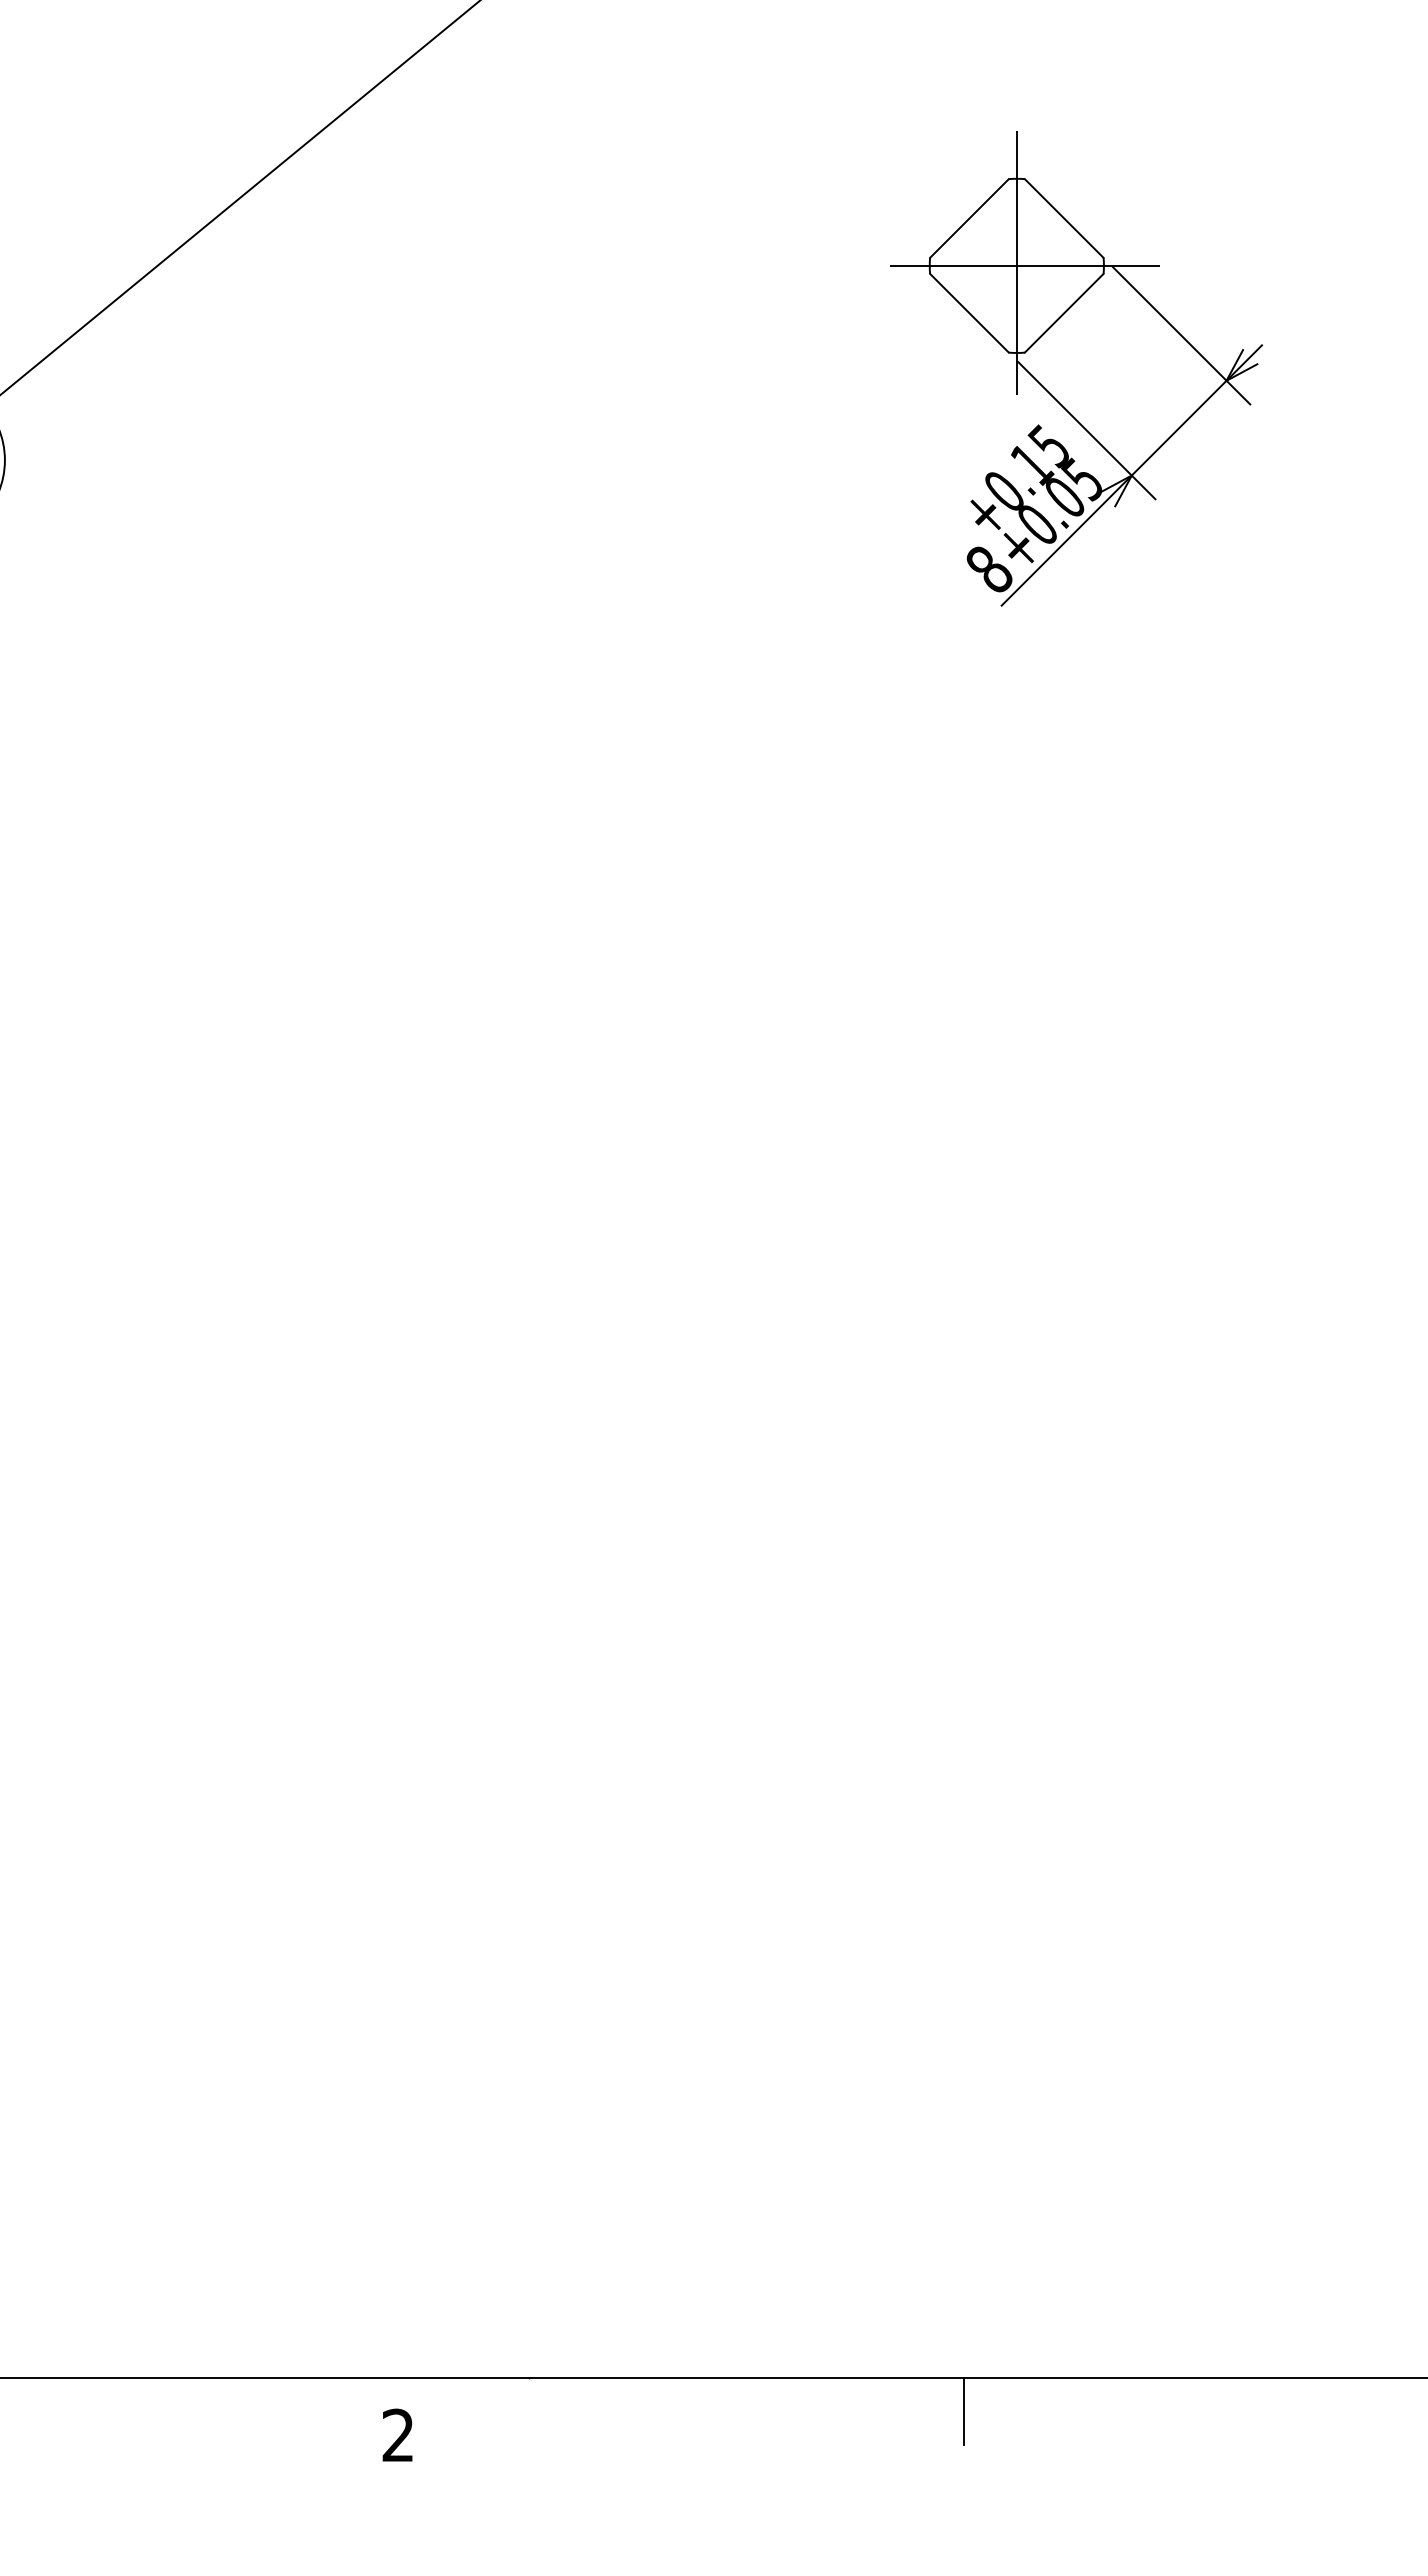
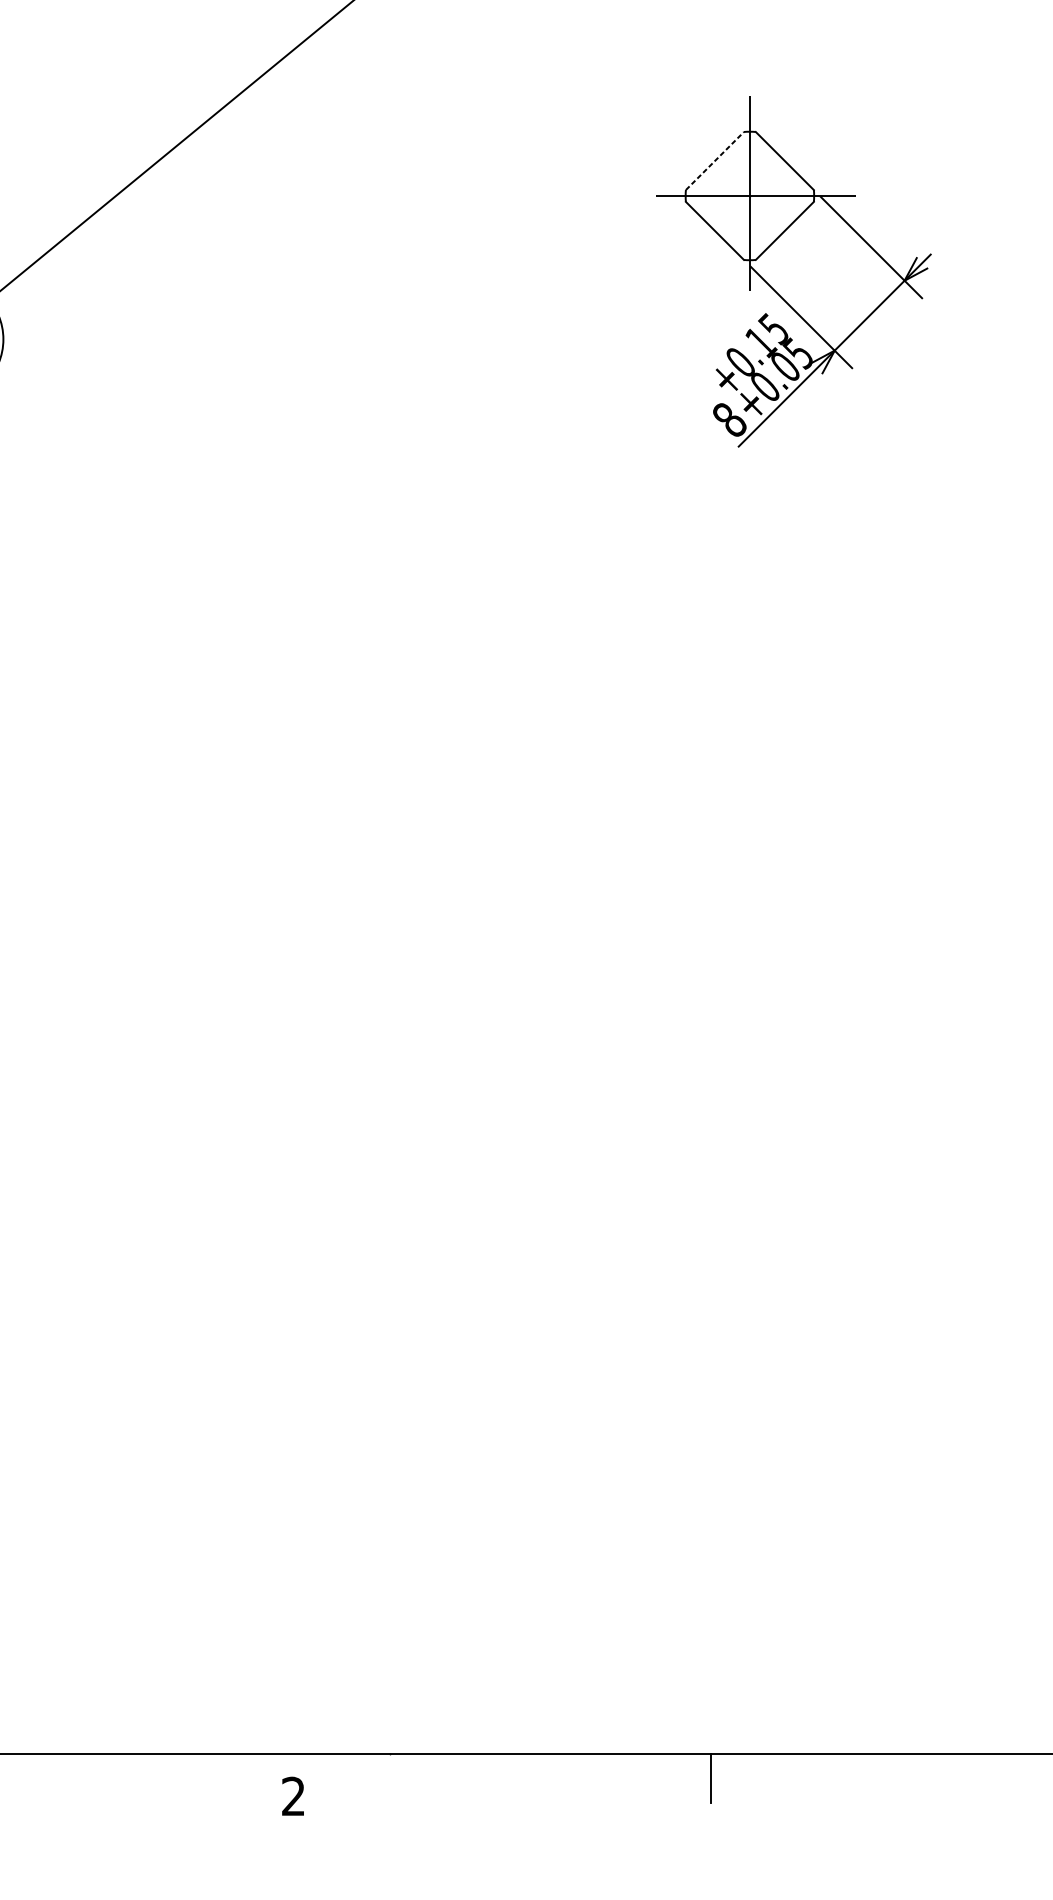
line: (969, 218) -> (714, 161), solid -> dashed

